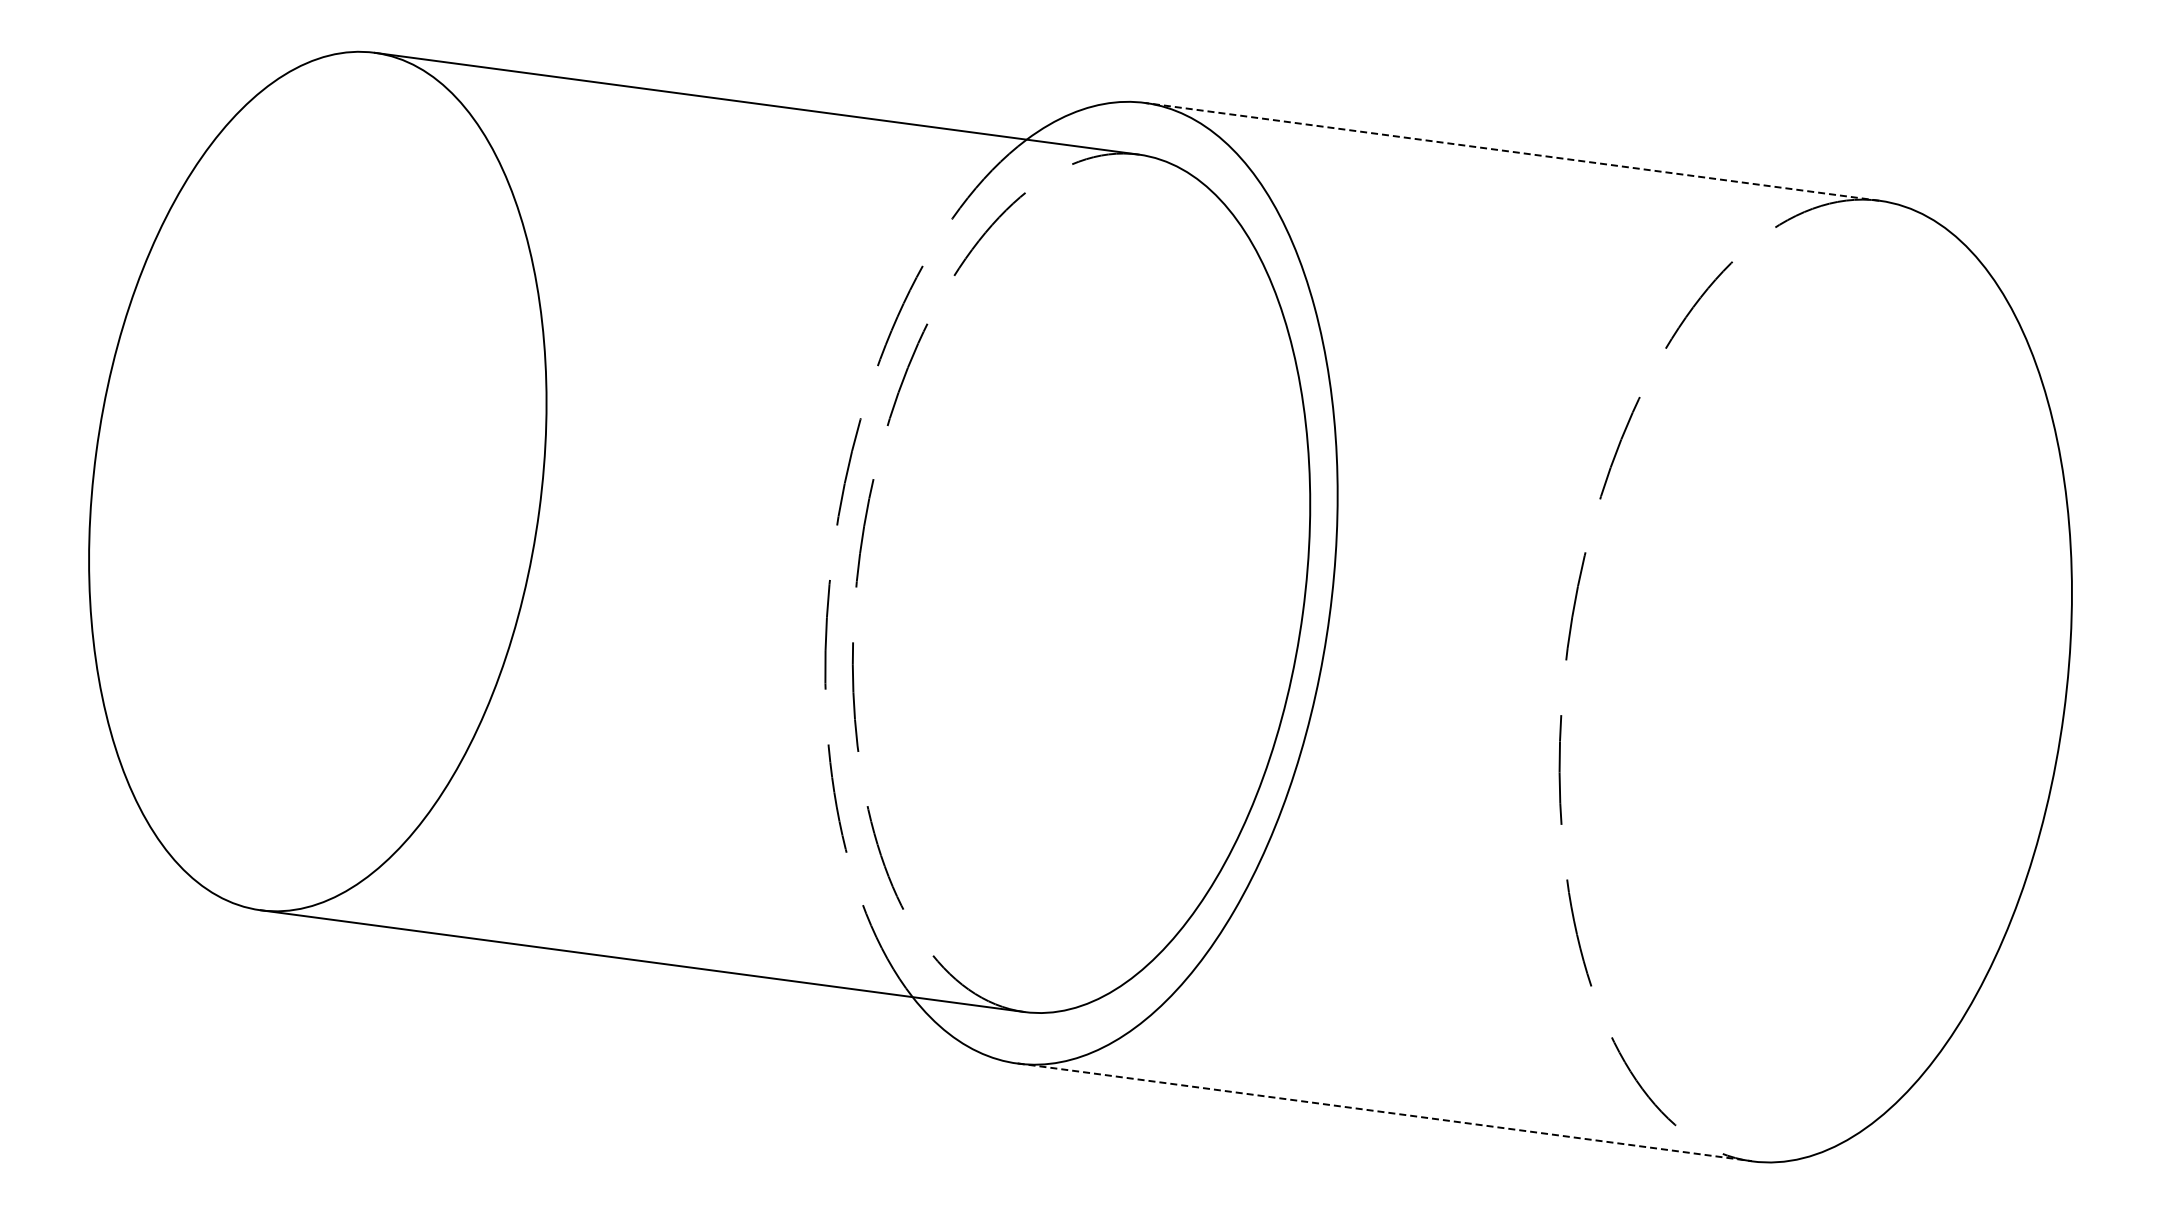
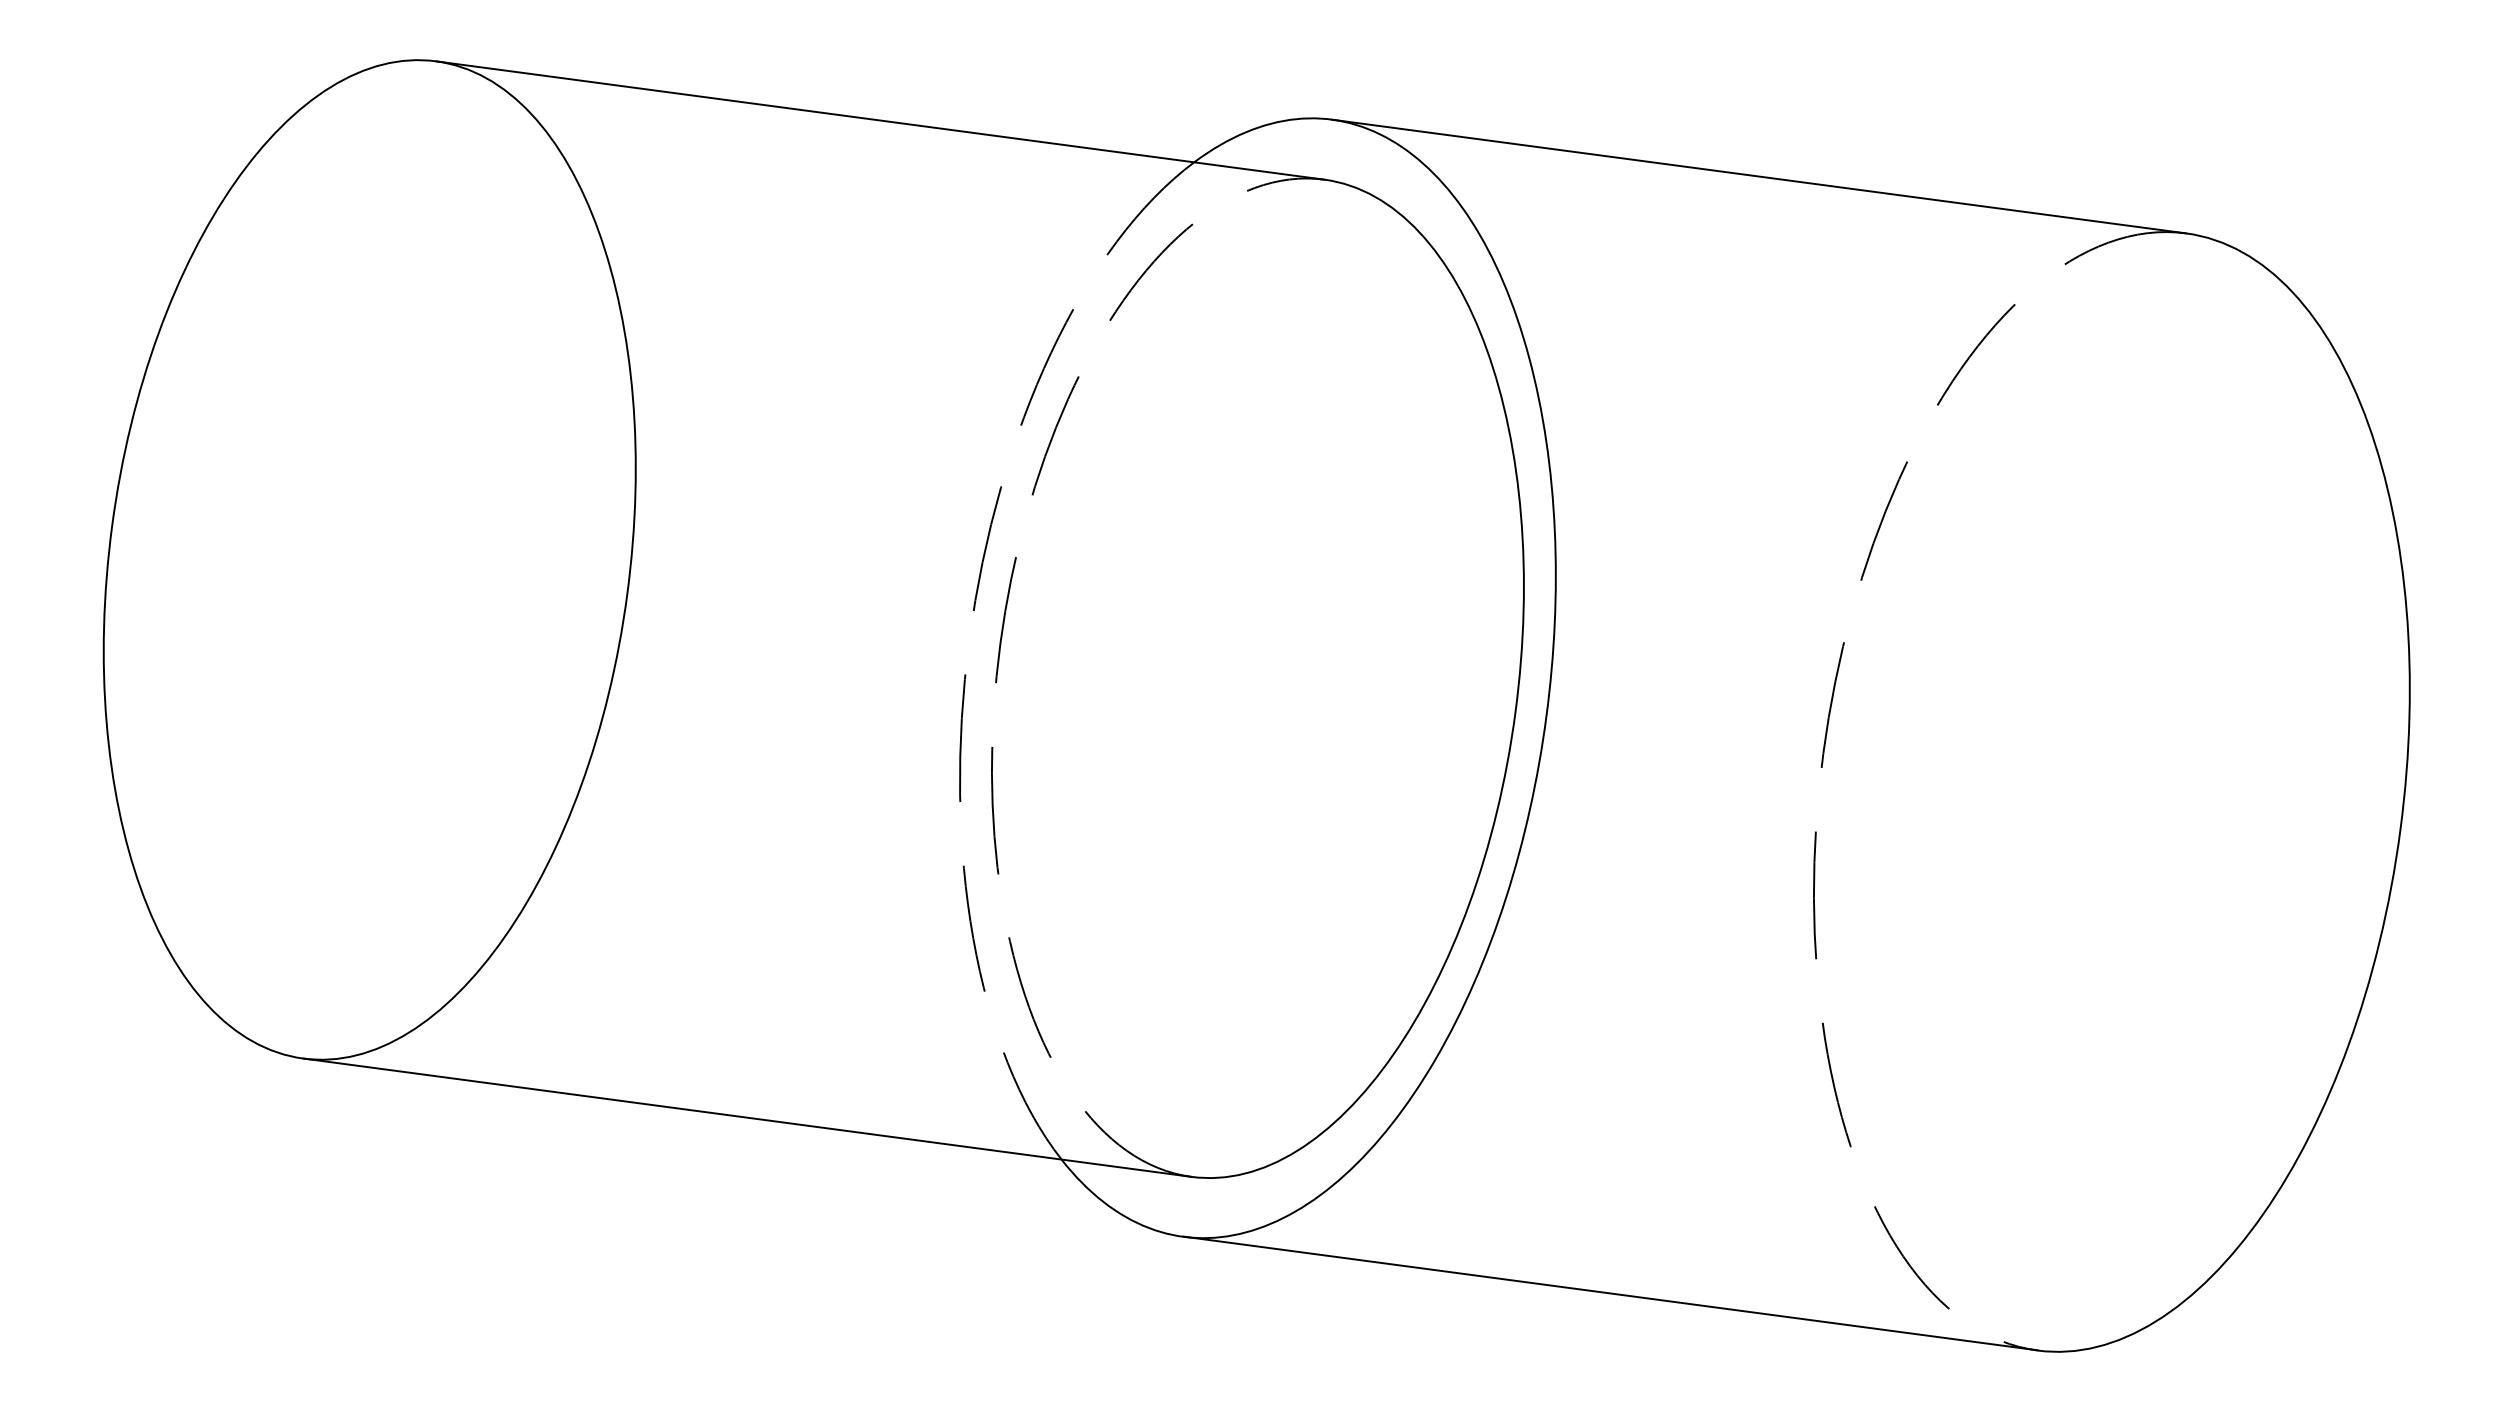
line: (1511, 151) -> (1758, 176), dashed -> solid
line: (1385, 1112) -> (1611, 1293), dashed -> solid

